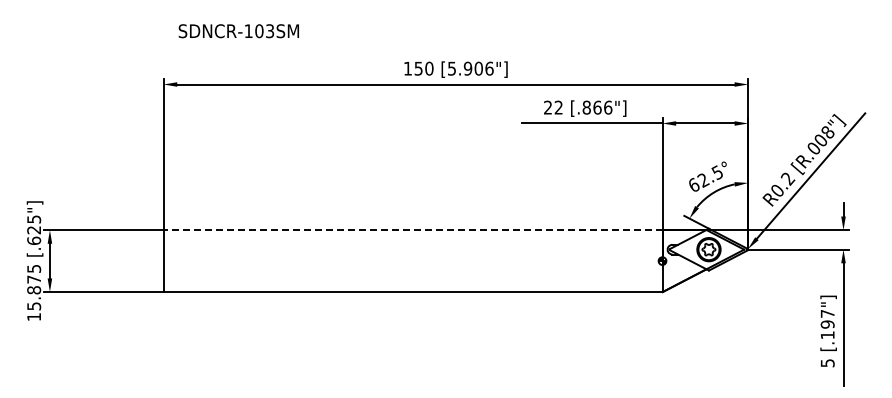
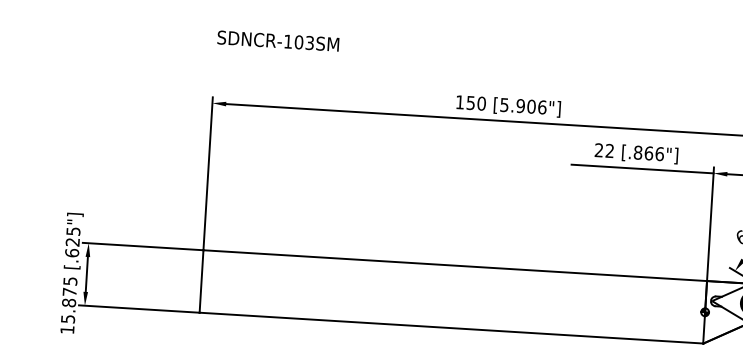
text: (238, 31) -> (277, 41), moved
line: (412, 230) -> (454, 265), dashed -> solid

